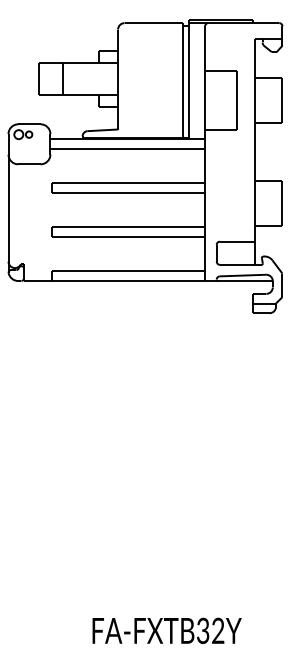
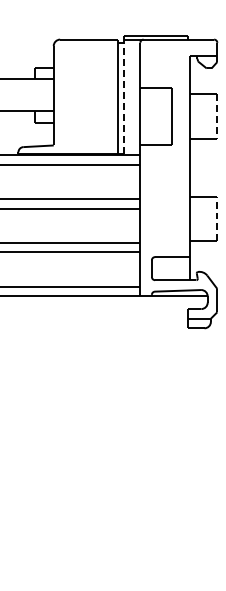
line: (189, 80) -> (124, 96), solid -> dashed
line: (282, 100) -> (217, 116), solid -> dashed
line: (282, 203) -> (217, 219), solid -> dashed

